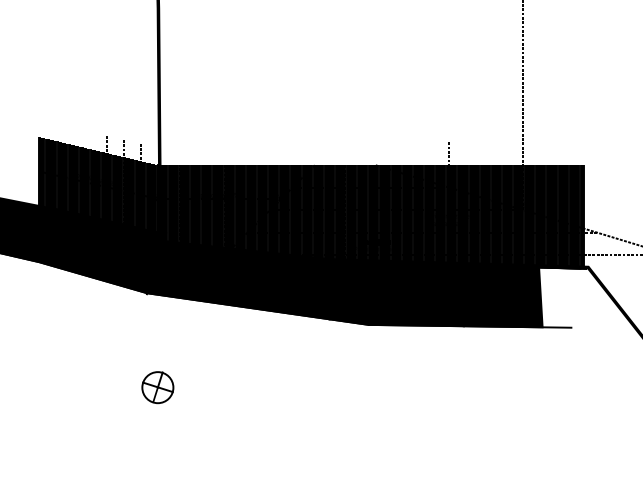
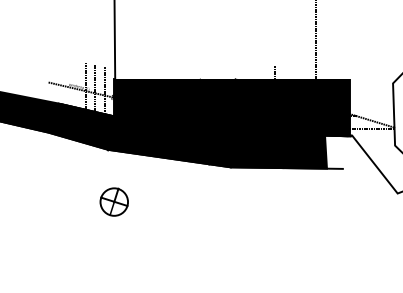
hatch: (97, 184) -> (80, 89), removed
part: (156, 386) -> (113, 201), size x1.6

